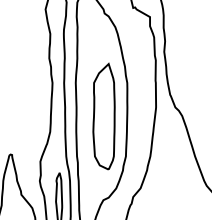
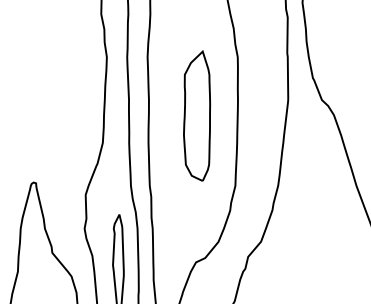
part: (103, 116) -> (196, 115), size x0.7

